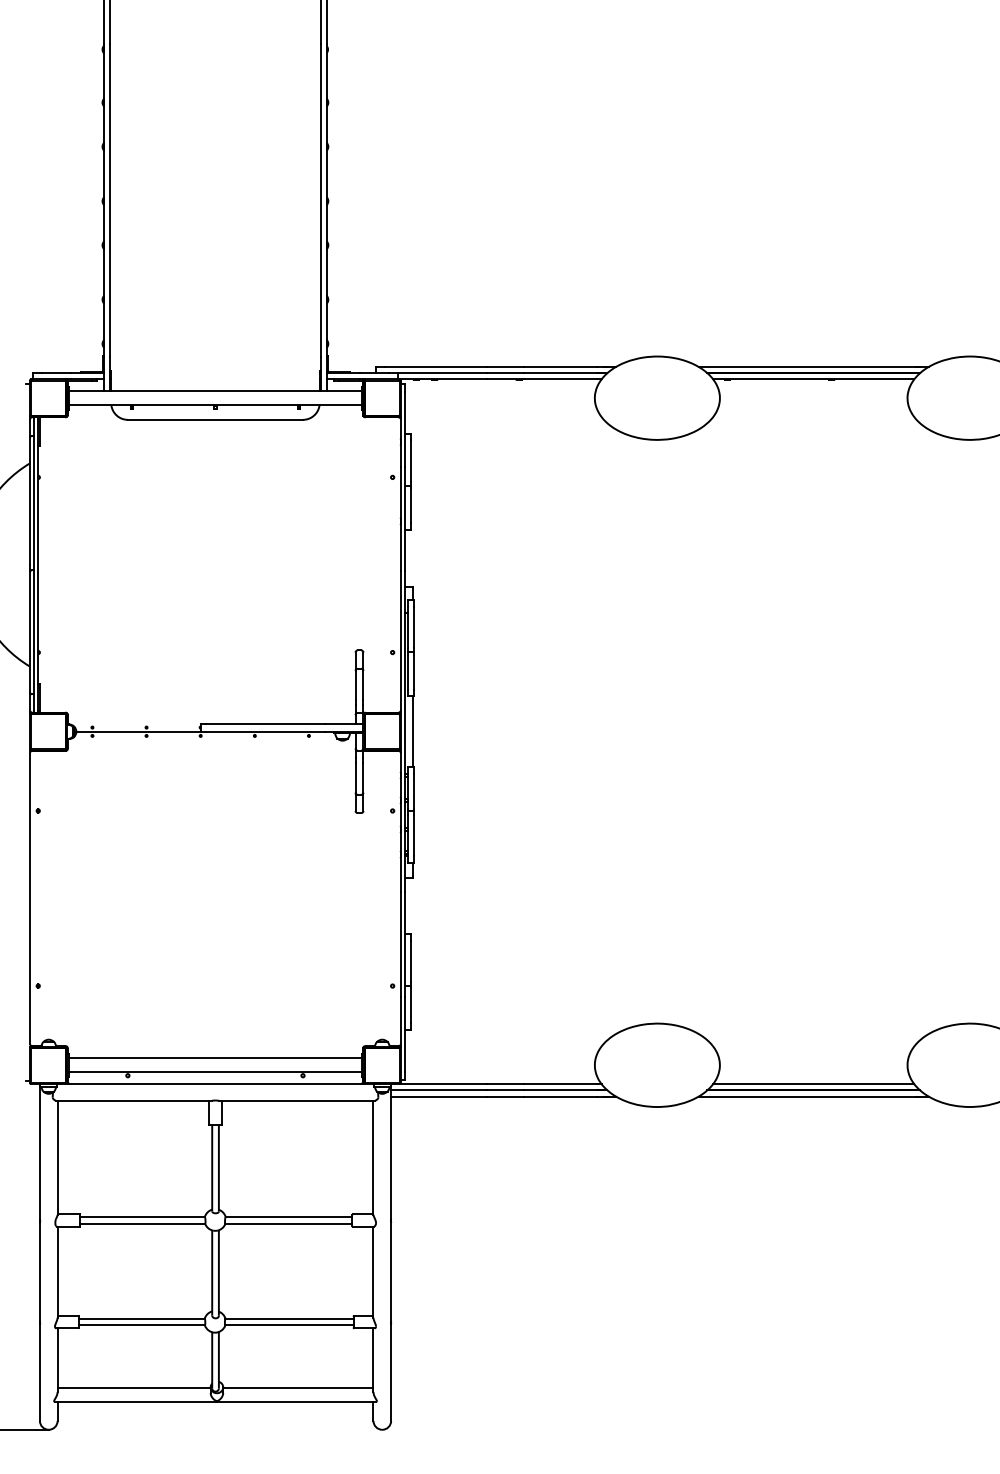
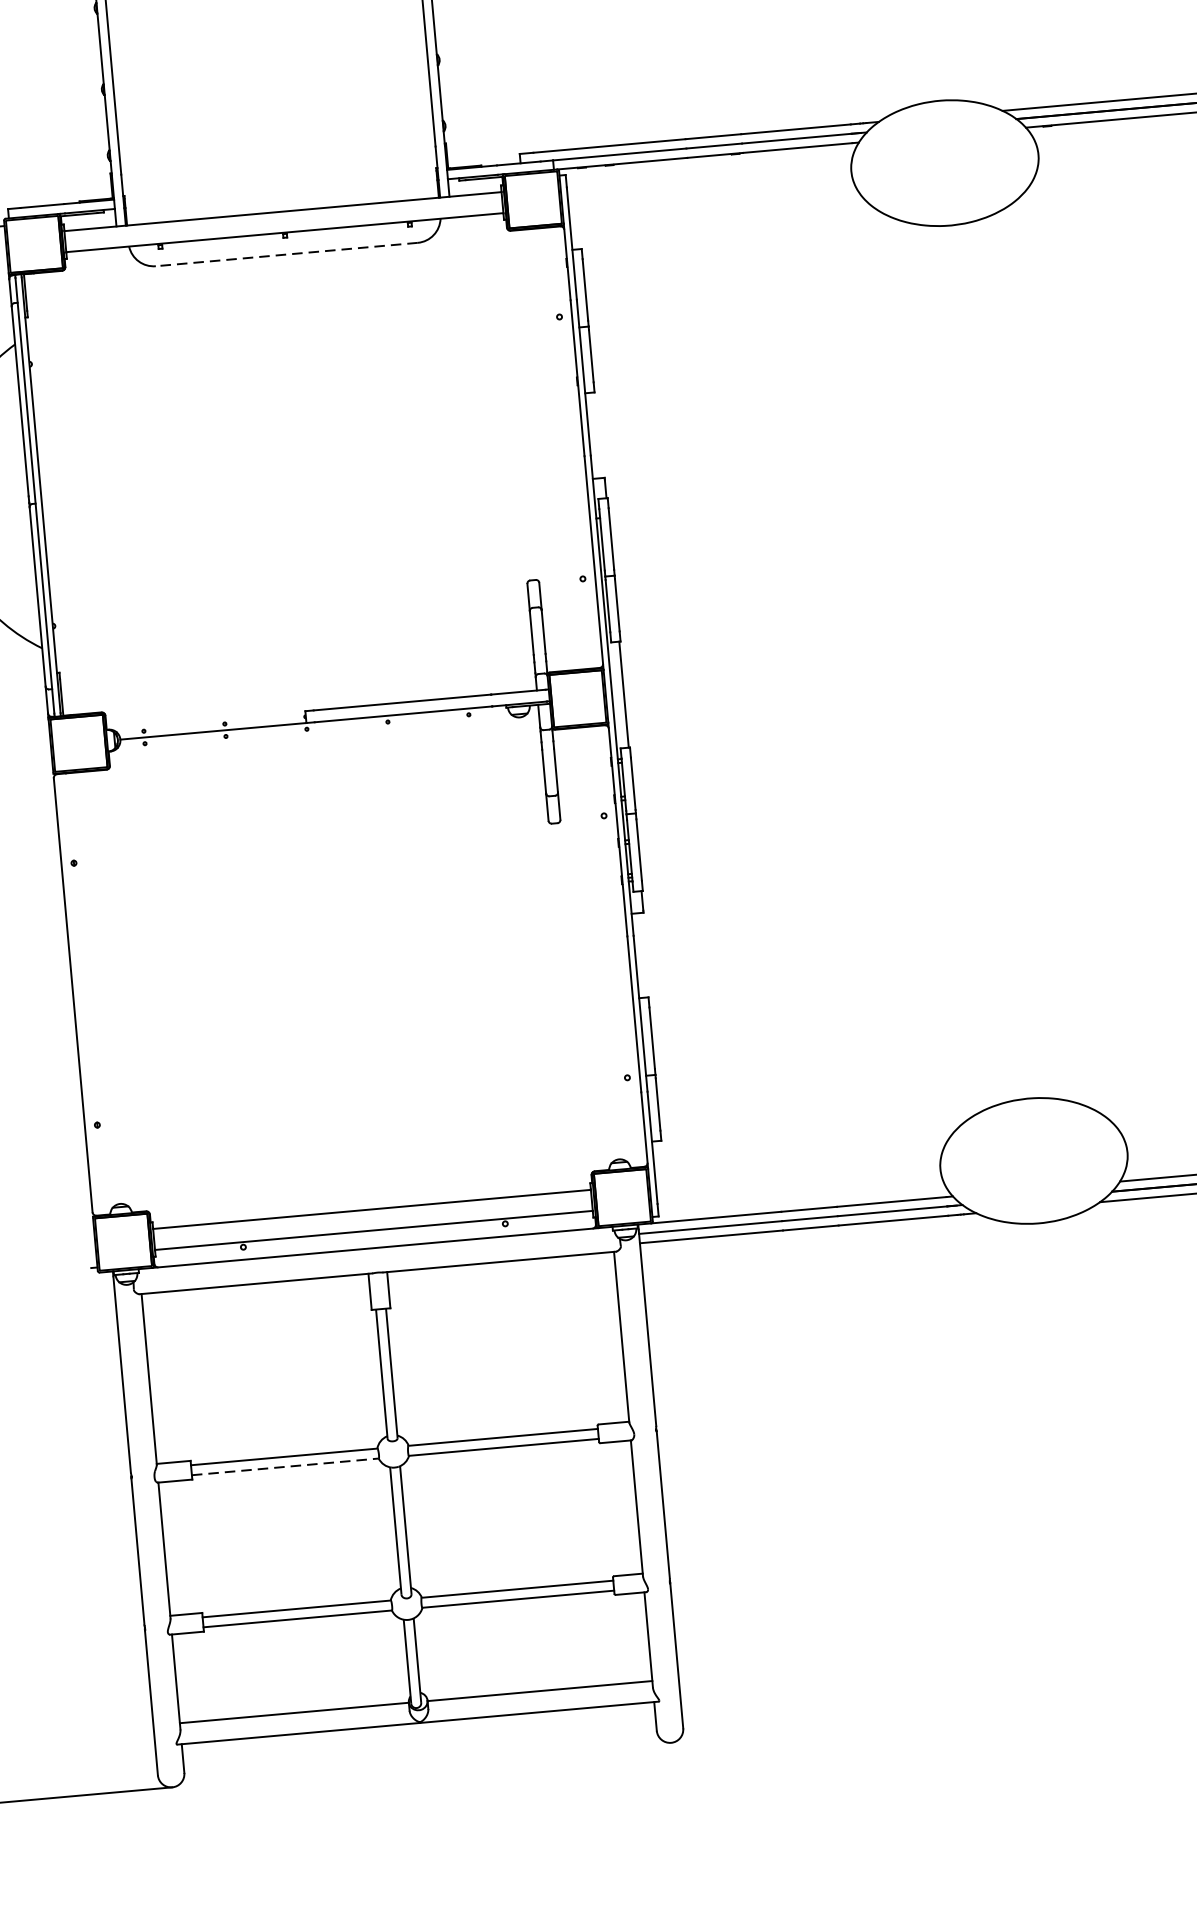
line: (215, 419) -> (286, 253), solid -> dashed
line: (143, 1223) -> (286, 1466), solid -> dashed

